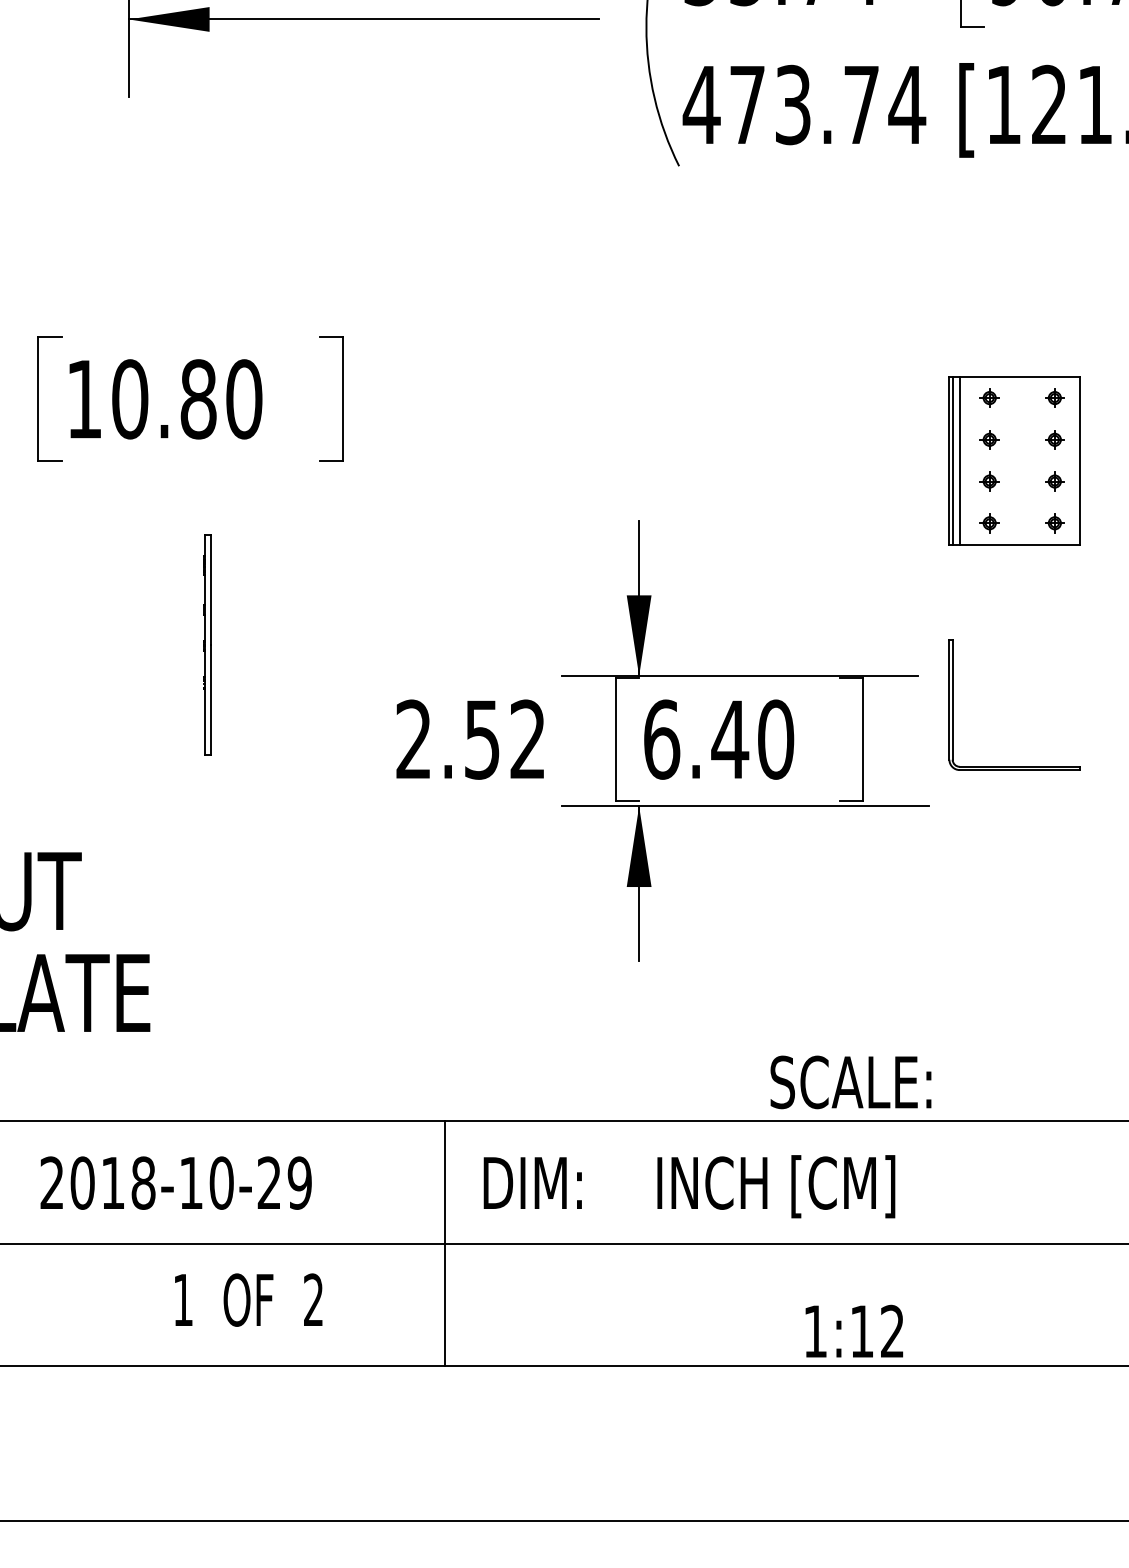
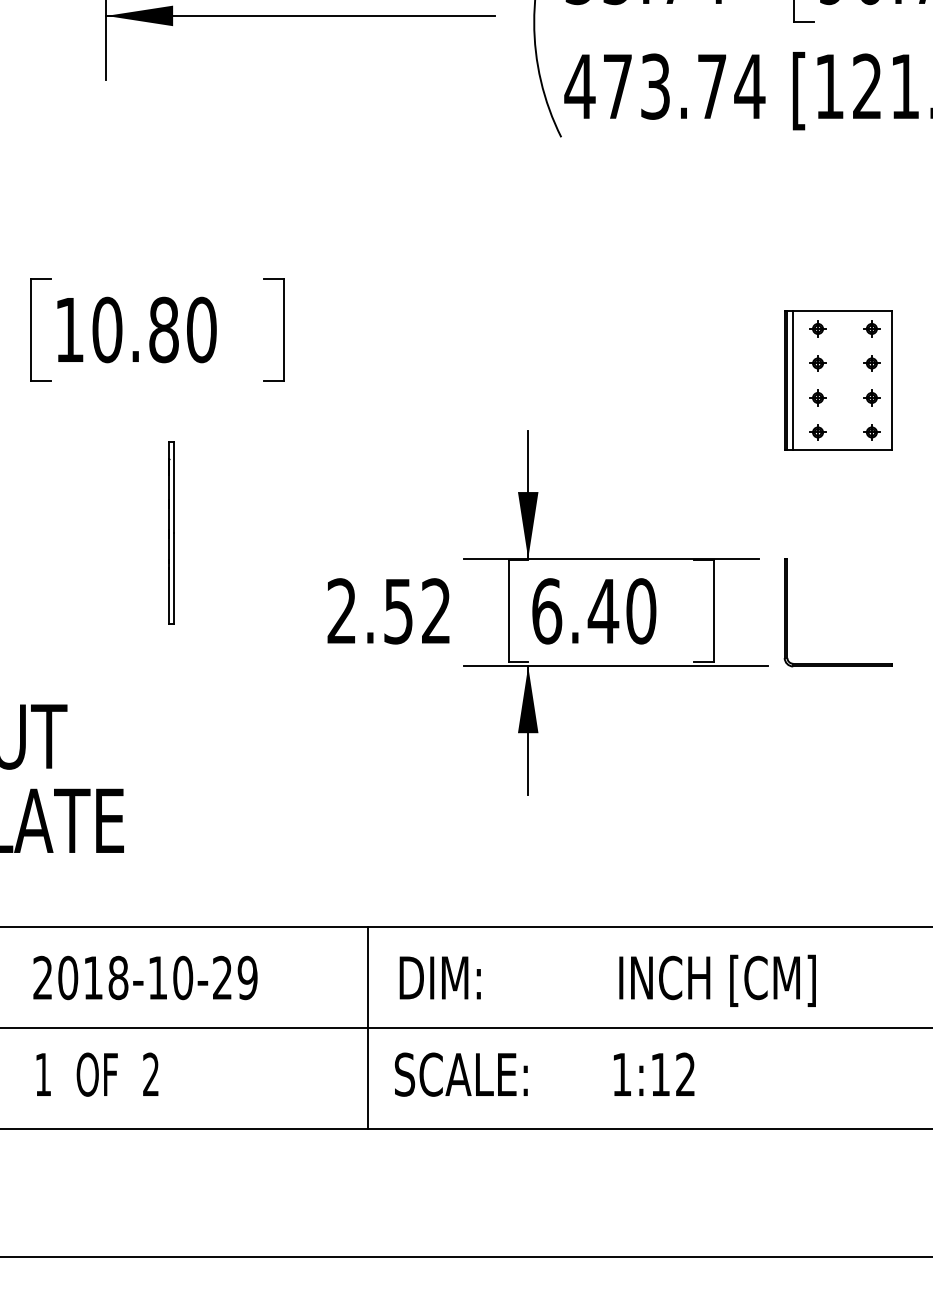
part: (952, 704) -> (787, 612), moved
text: (849, 1082) -> (460, 1074), moved
text: (776, 1186) -> (717, 980), moved
text: (248, 1299) -> (97, 1074), moved
text: (854, 1330) -> (654, 1073), moved

